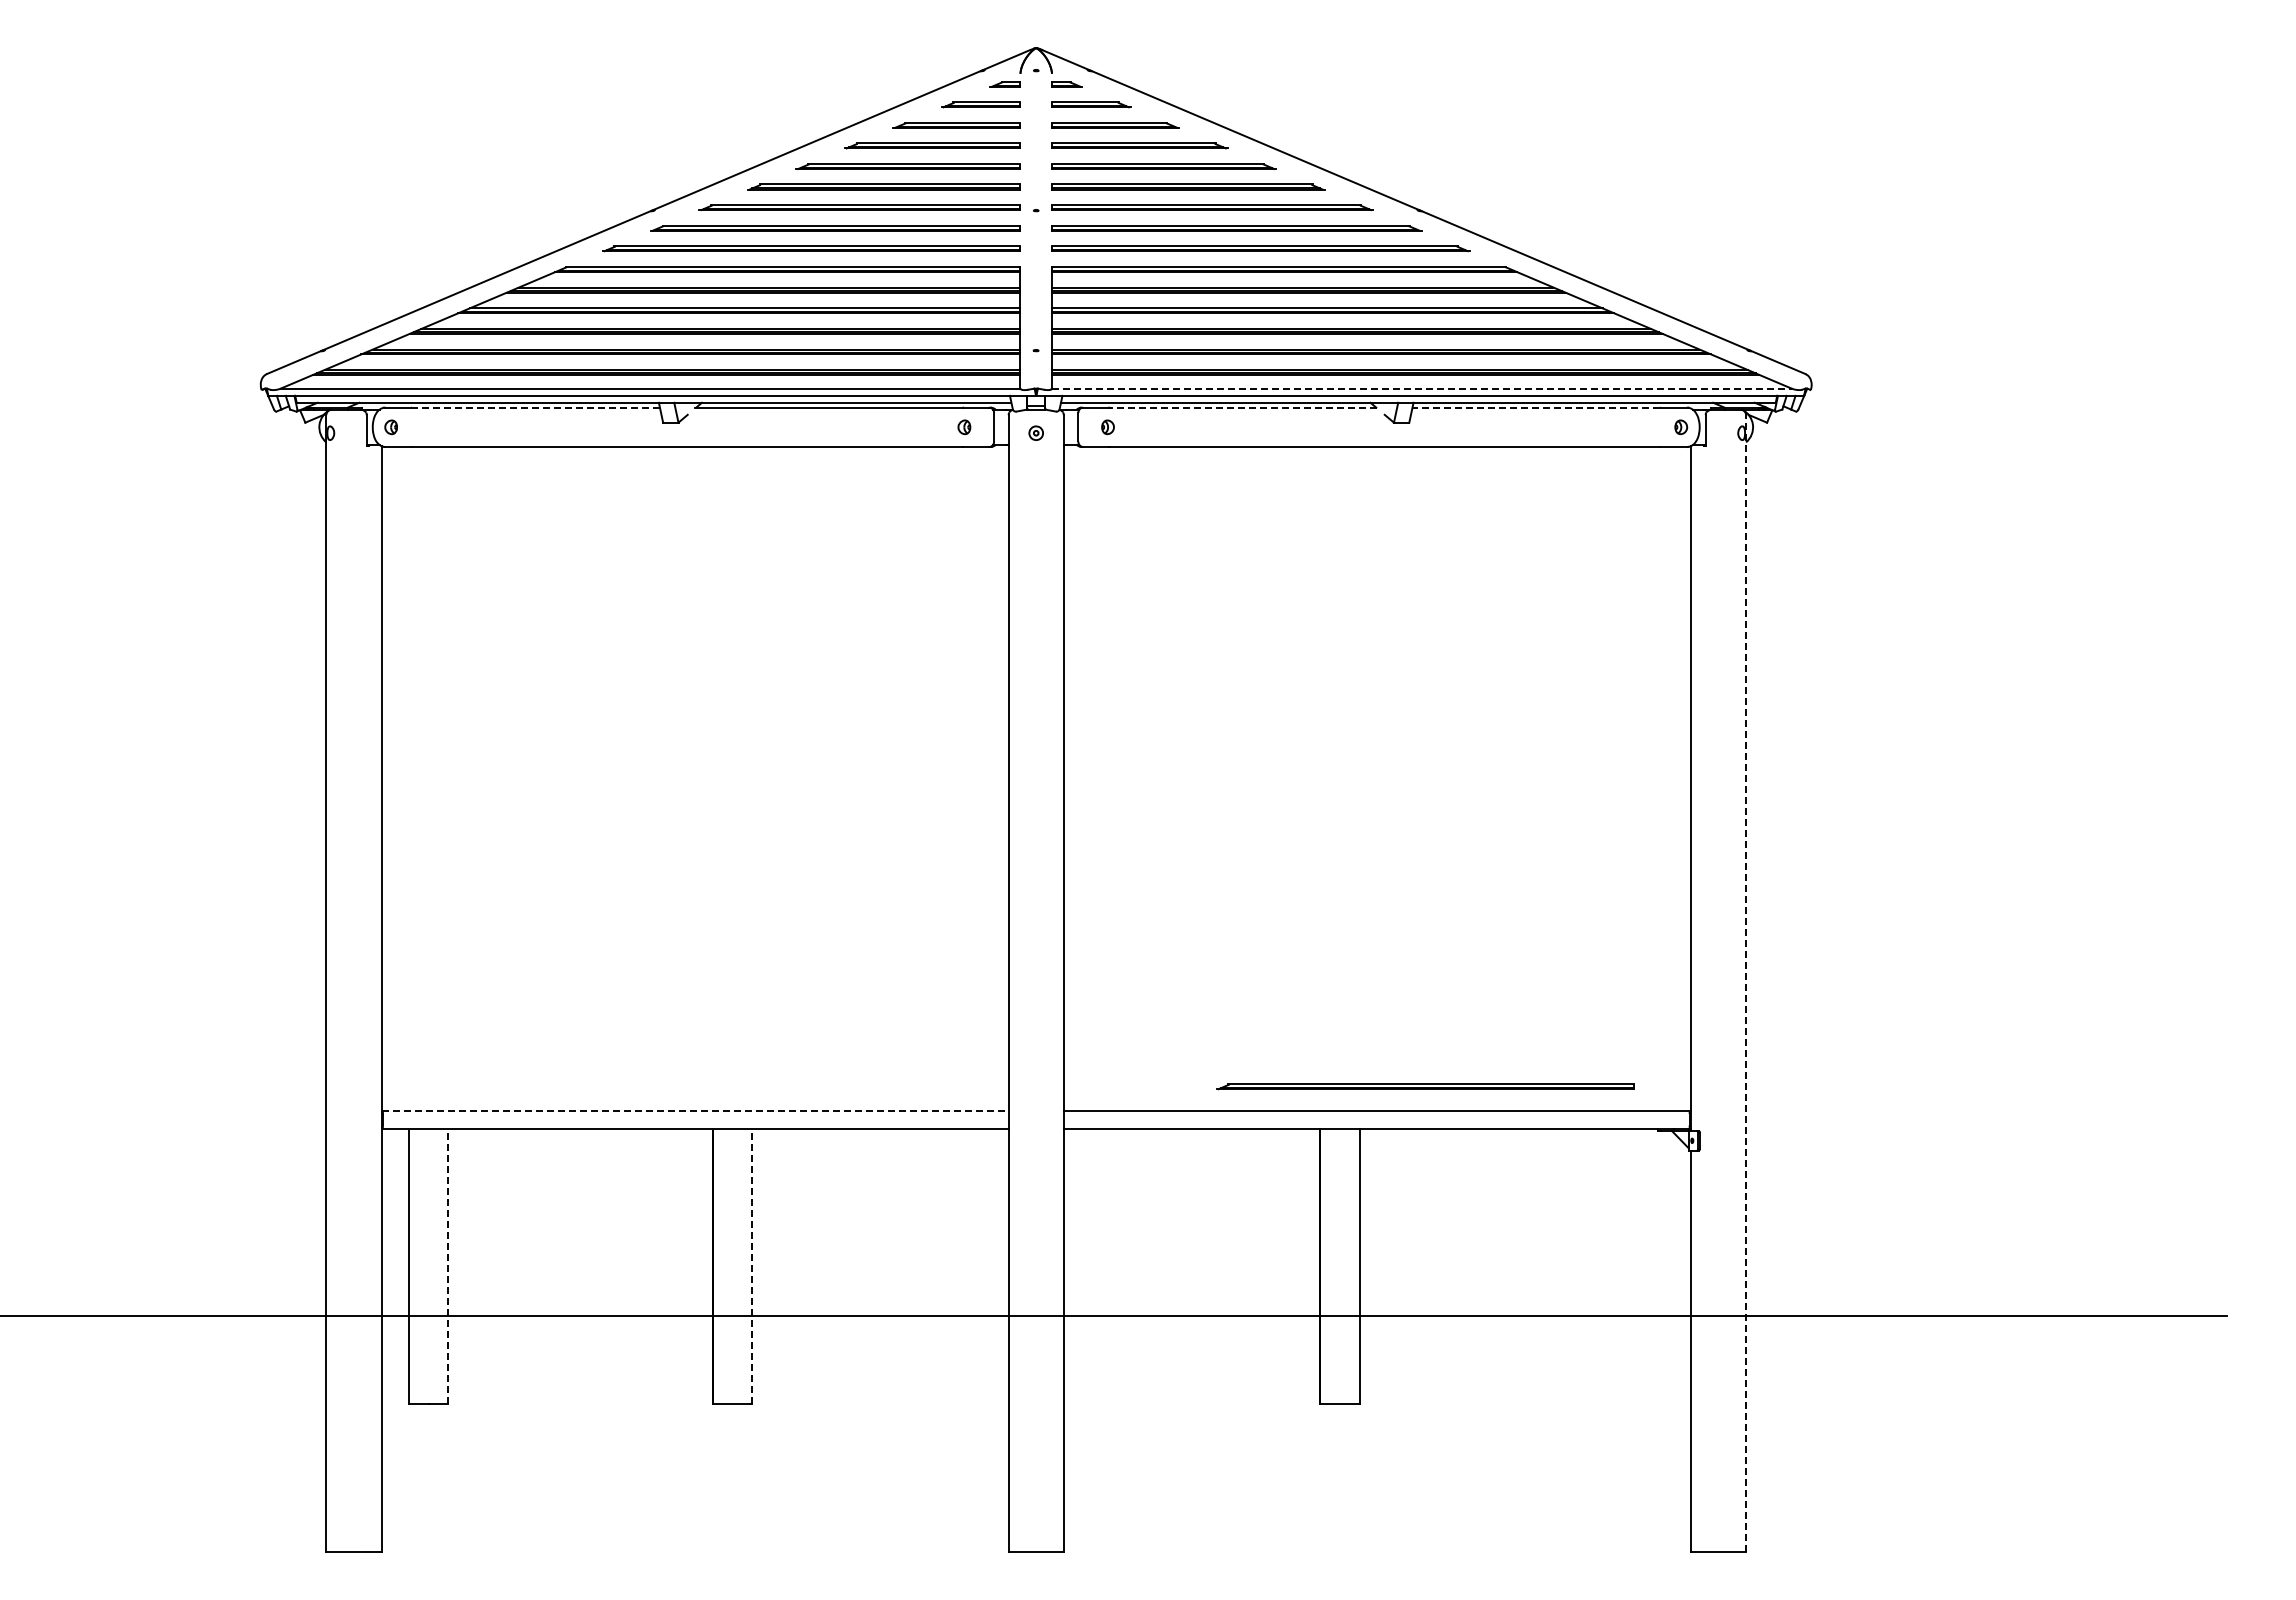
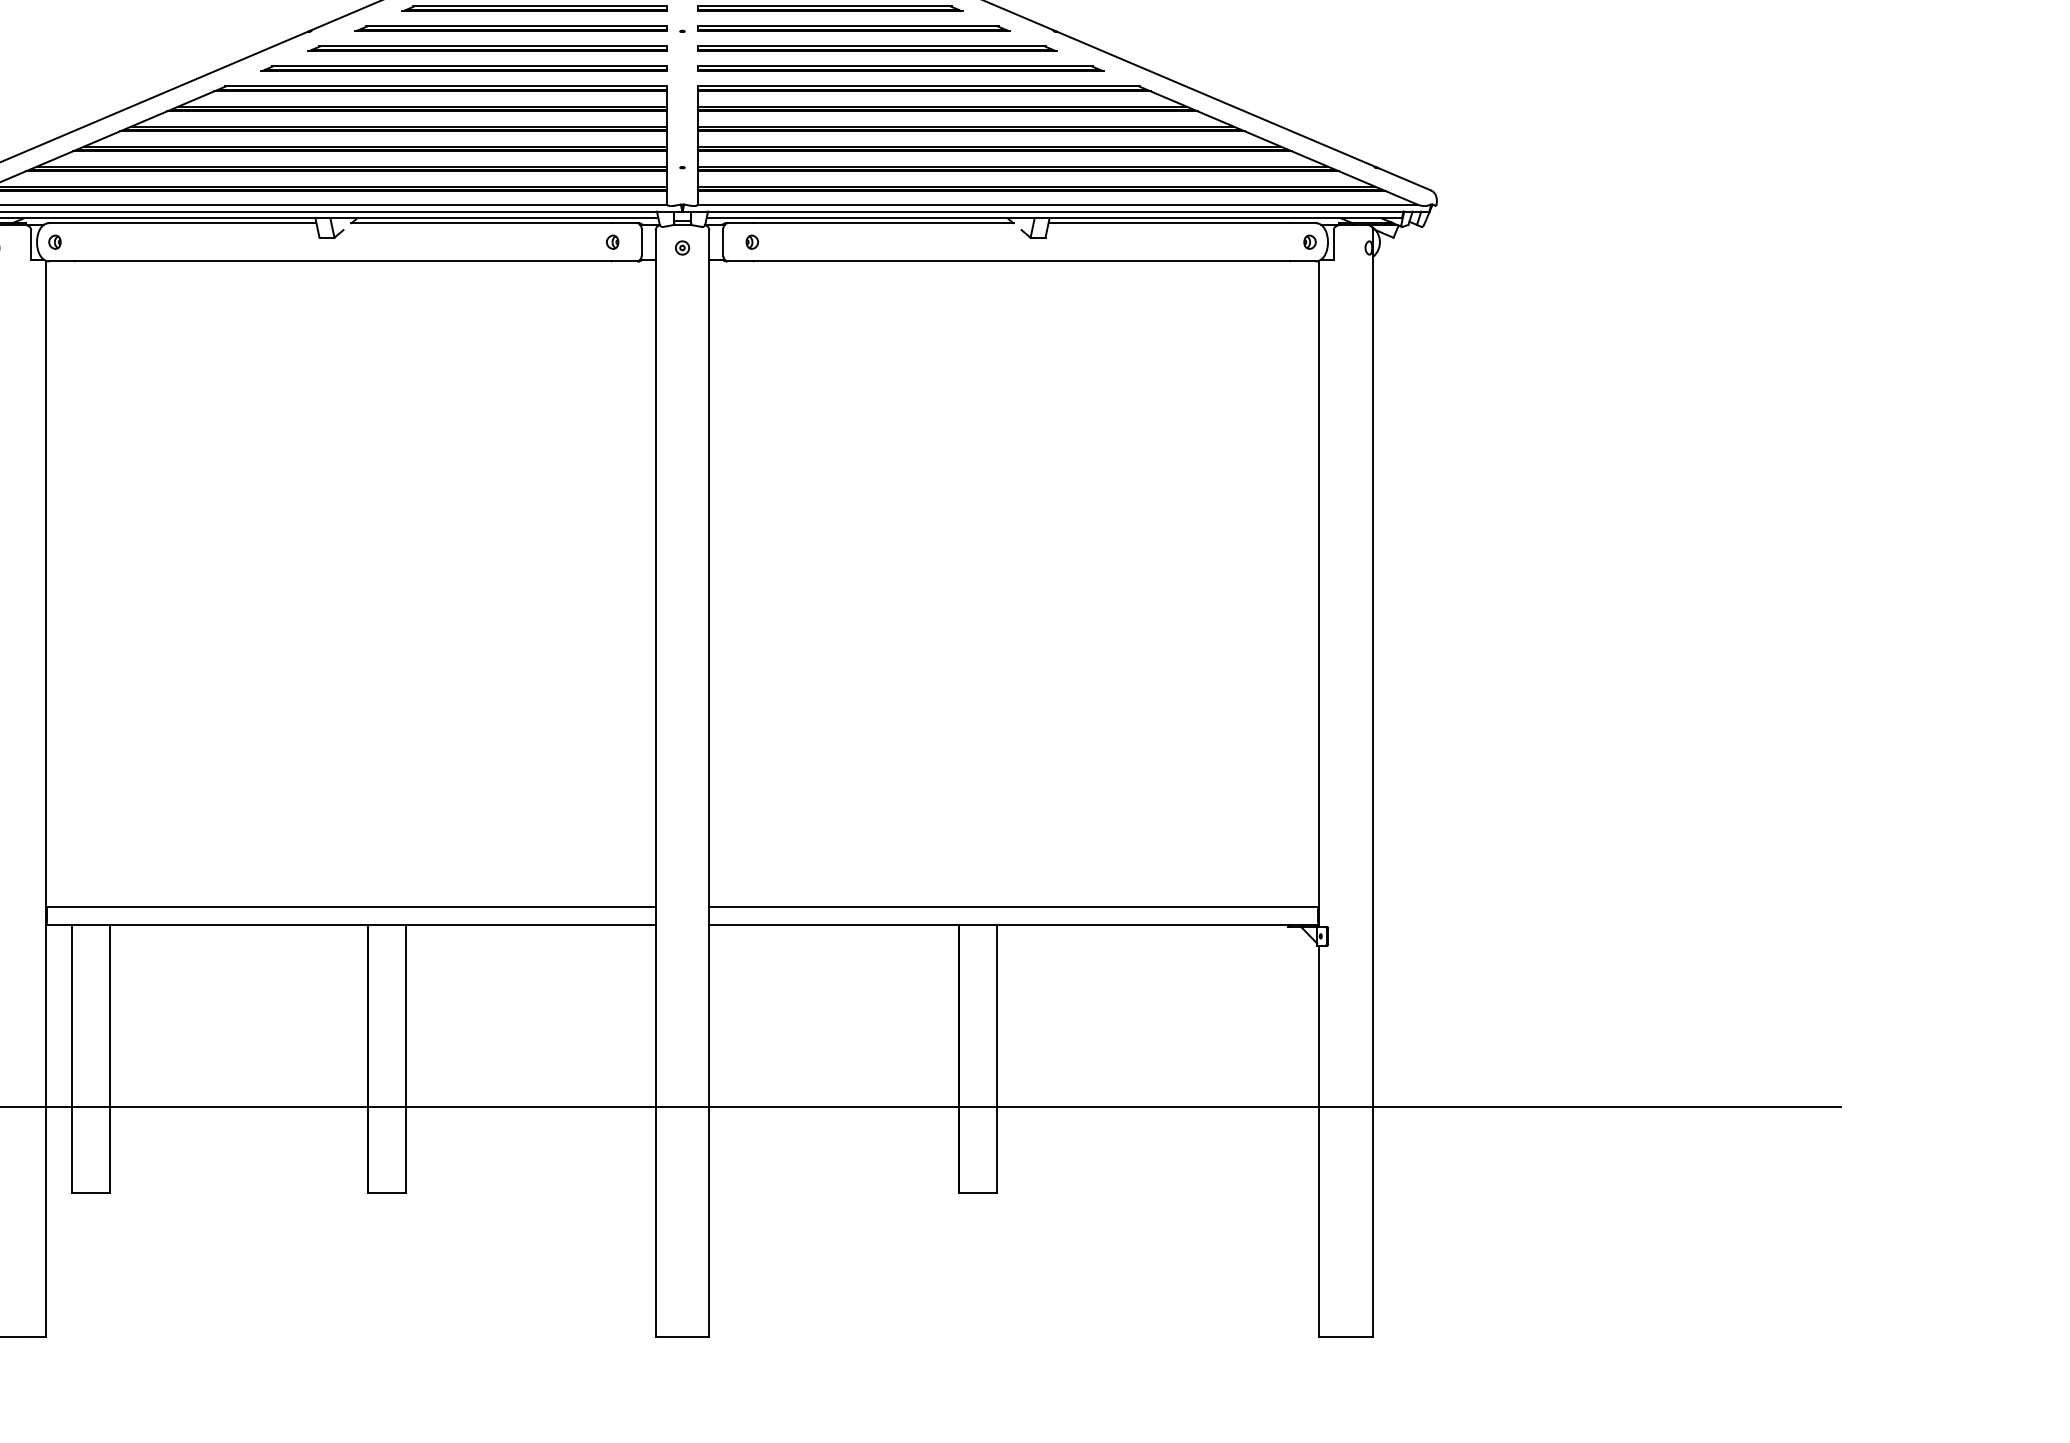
line: (1421, 388) -> (1057, 204), dashed -> solid
line: (535, 407) -> (195, 222), dashed -> solid
line: (1242, 407) -> (883, 222), dashed -> solid
line: (1536, 407) -> (1169, 222), dashed -> solid
line: (1746, 983) -> (1373, 783), dashed -> solid
part: (1425, 1086) -> (1061, 883), removed
line: (695, 1110) -> (351, 906), dashed -> solid
line: (448, 1266) -> (110, 1058), dashed -> solid
line: (752, 1266) -> (406, 1058), dashed -> solid

